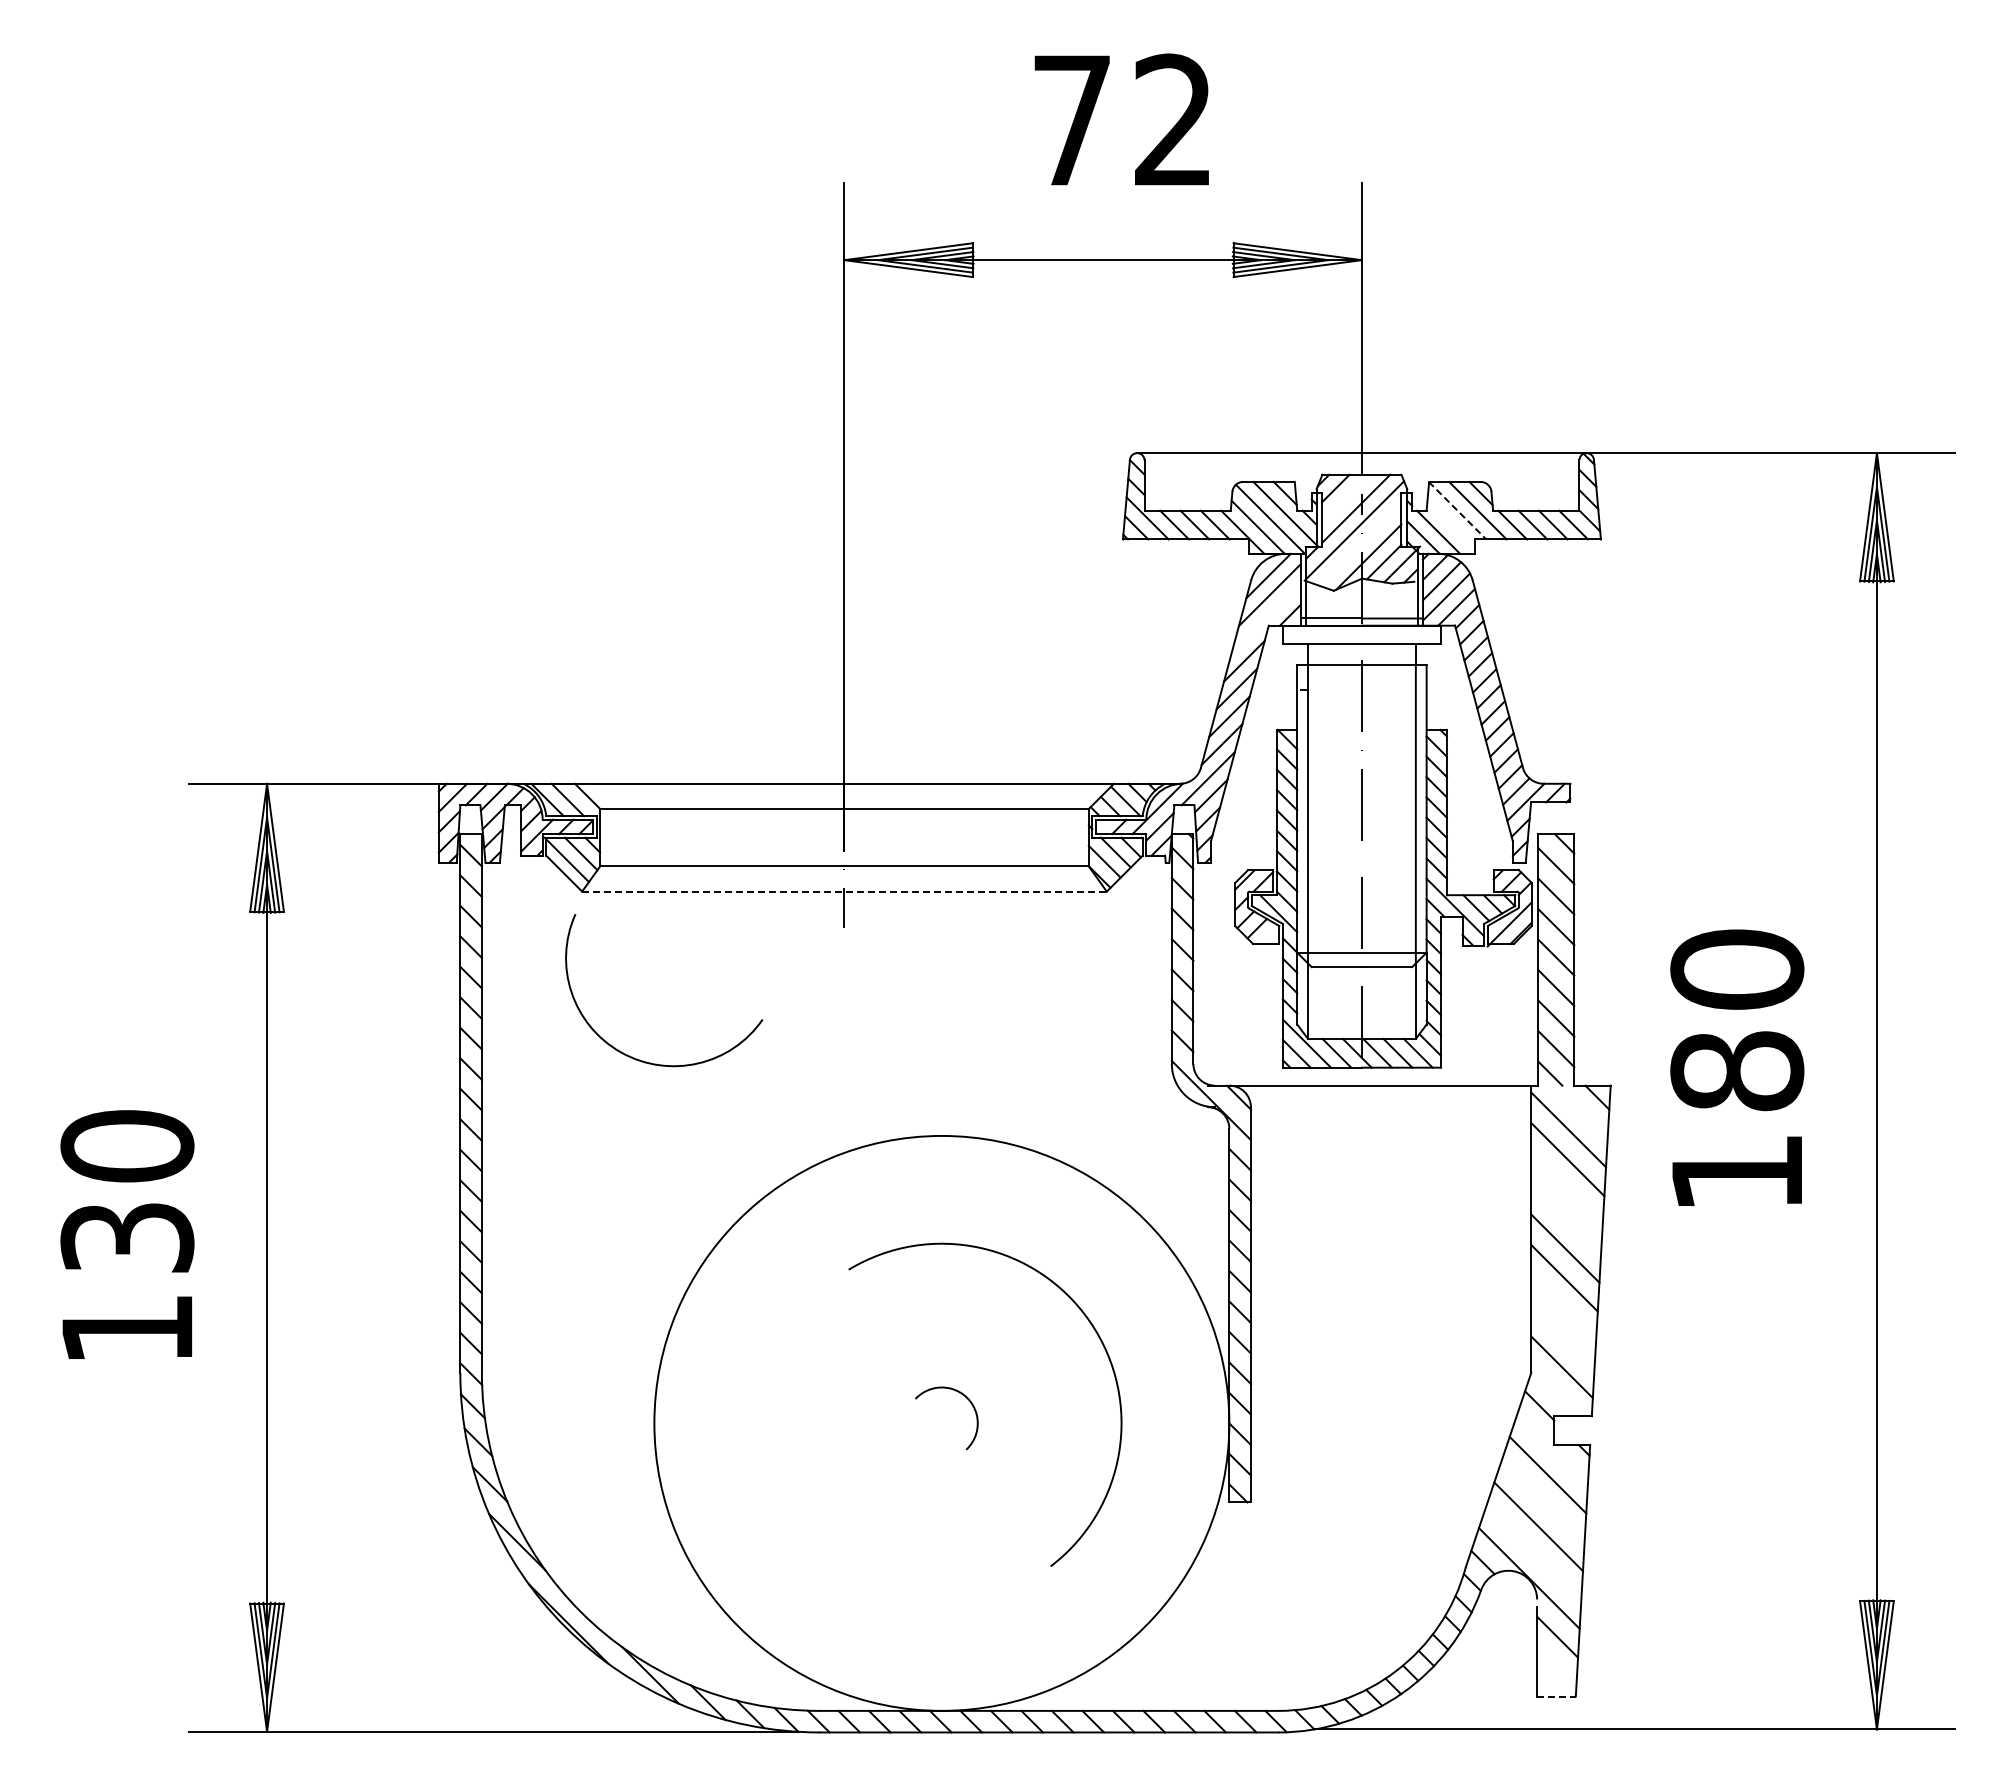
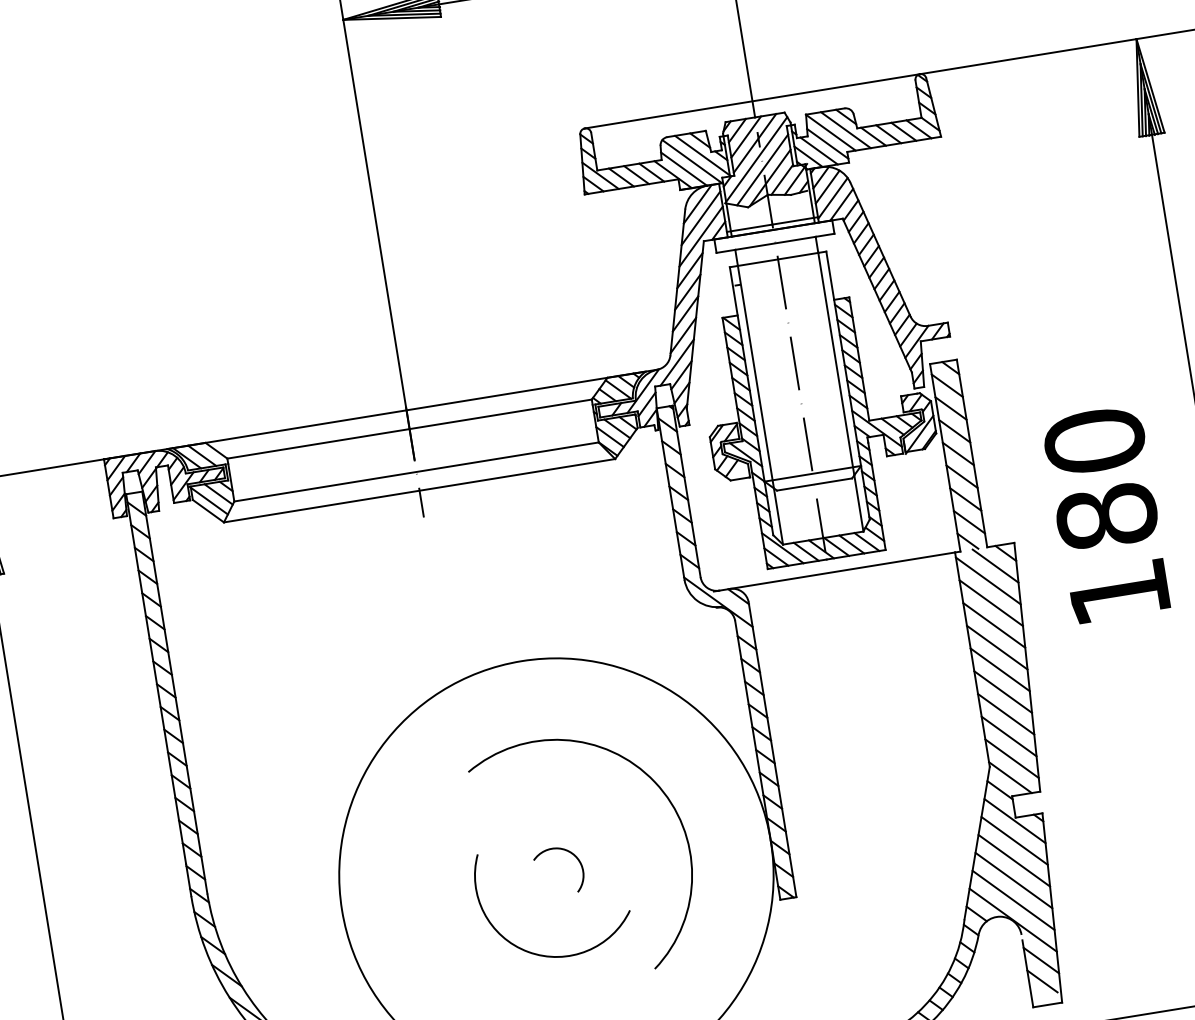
line: (1345, 498) -> (745, 137), added
line: (1457, 510) -> (830, 132), dashed -> solid
line: (1451, 524) -> (827, 143), added
line: (1360, 544) -> (762, 169), added
line: (1265, 618) -> (700, 236), added
line: (844, 891) -> (419, 490), dashed -> solid
arc: (640, 1059) -> (543, 954), moved
line: (1580, 1111) -> (994, 565), added
line: (1566, 1189) -> (993, 625), added
line: (1566, 1218) -> (997, 647), added
line: (1563, 1307) -> (1005, 714), added
line: (1562, 1337) -> (1008, 736), added
line: (1555, 1391) -> (1010, 777), added
line: (1552, 1449) -> (1014, 821), added
line: (1543, 1500) -> (1014, 860), added
line: (1533, 1552) -> (1013, 900), added
line: (1554, 1664) -> (1042, 981), added
line: (1556, 1696) -> (1047, 1004), dashed -> solid

